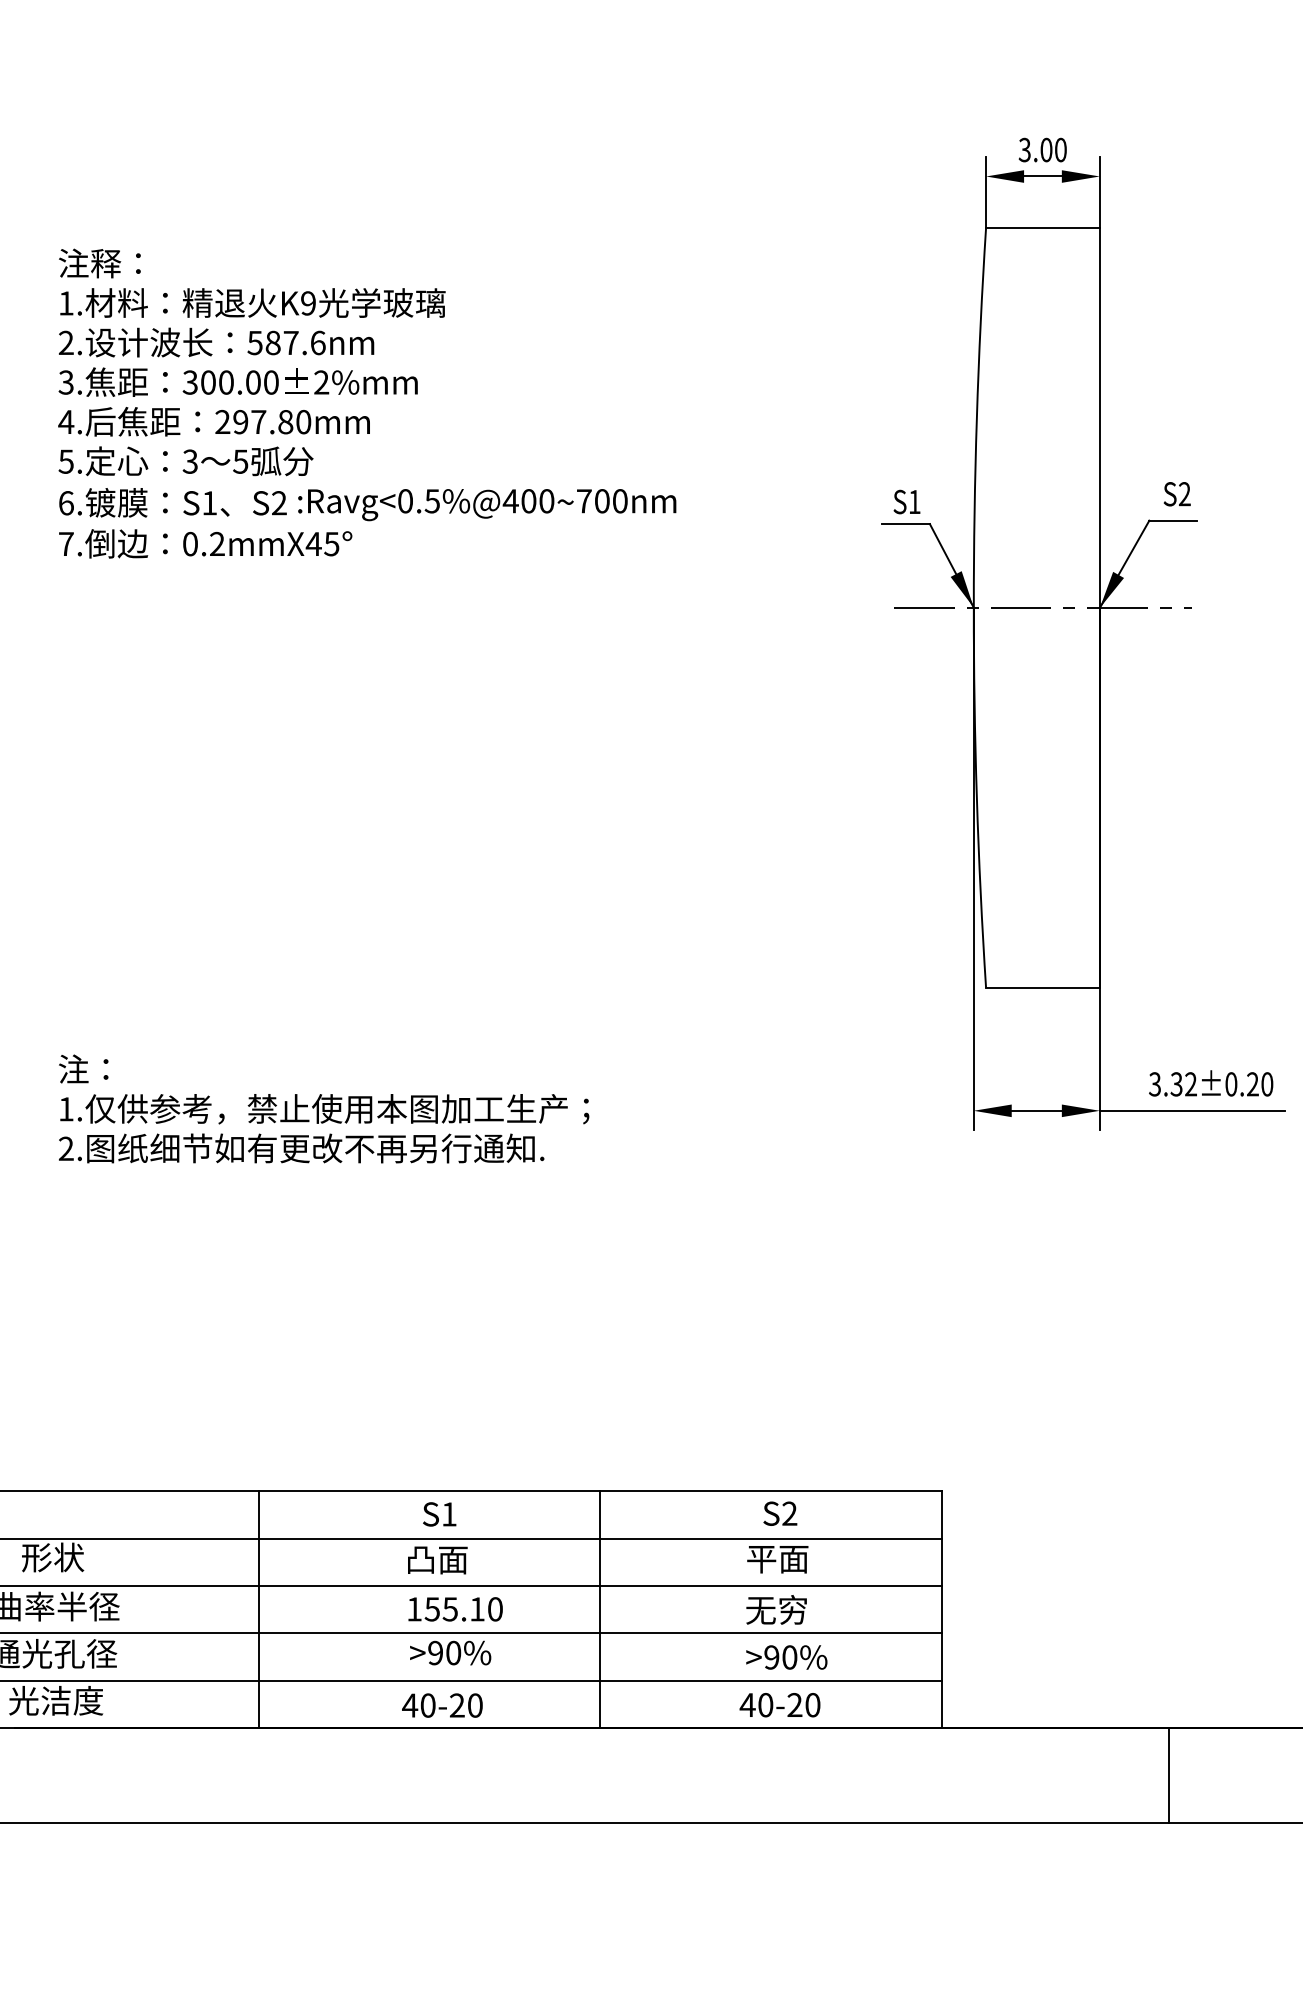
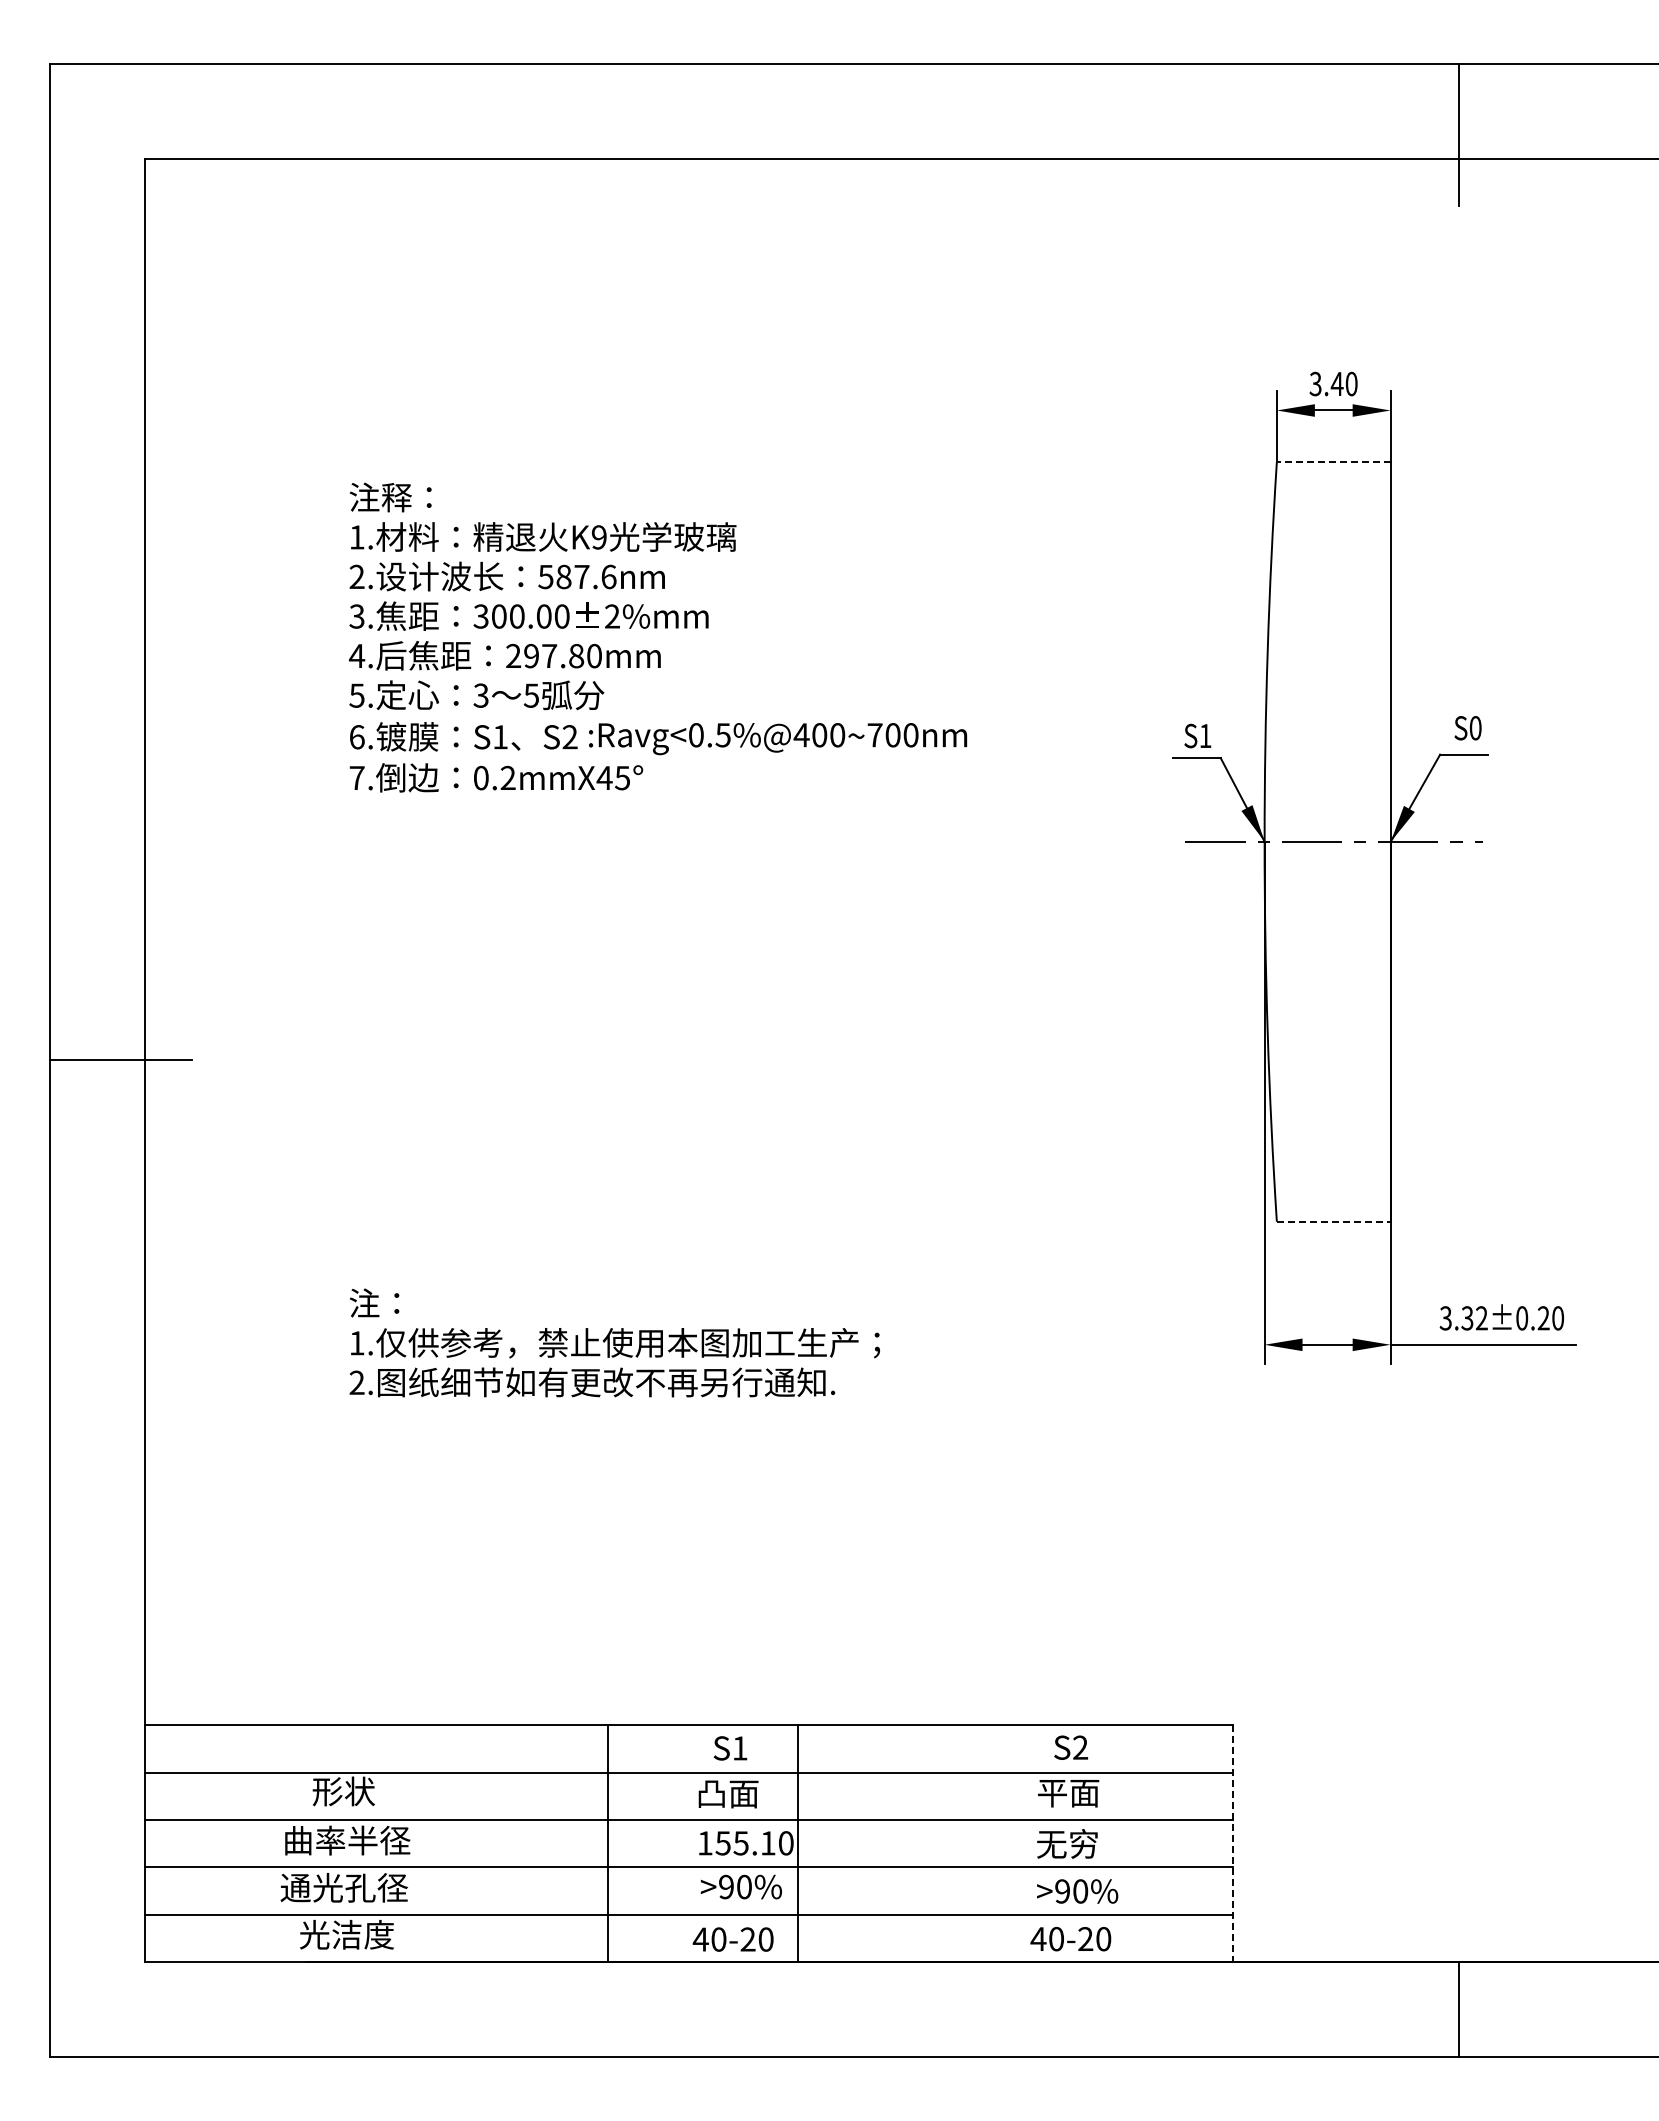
text: (1045, 149) -> (1336, 383), 3.00 -> 3.40
line: (1042, 228) -> (1333, 462), solid -> dashed
text: (1184, 494) -> (1475, 728), S2 -> S0
line: (1042, 987) -> (1333, 1221), solid -> dashed
line: (258, 1609) -> (608, 1843), moved
line: (600, 1609) -> (798, 1843), moved
line: (941, 1609) -> (1232, 1843), solid -> dashed

